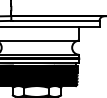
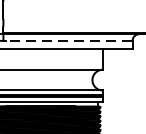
line: (55, 20) -> (68, 40), solid -> dashed

